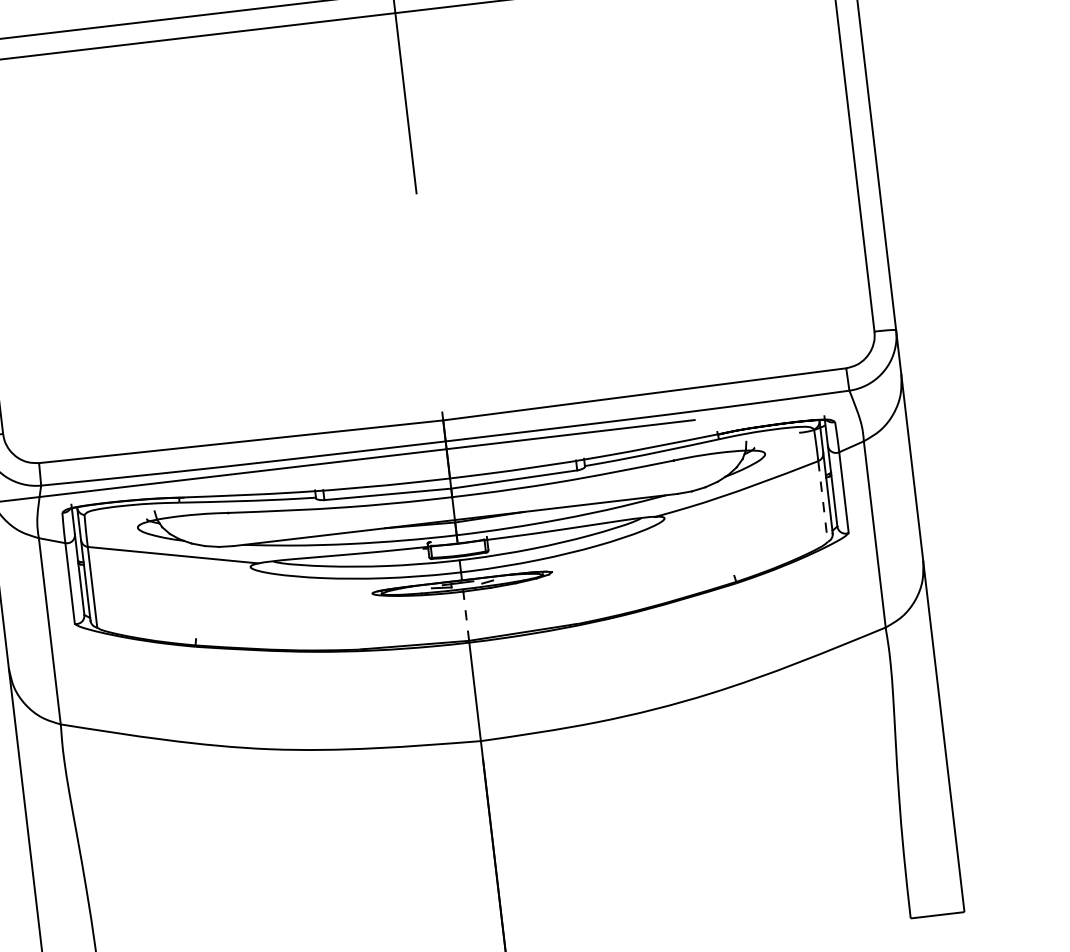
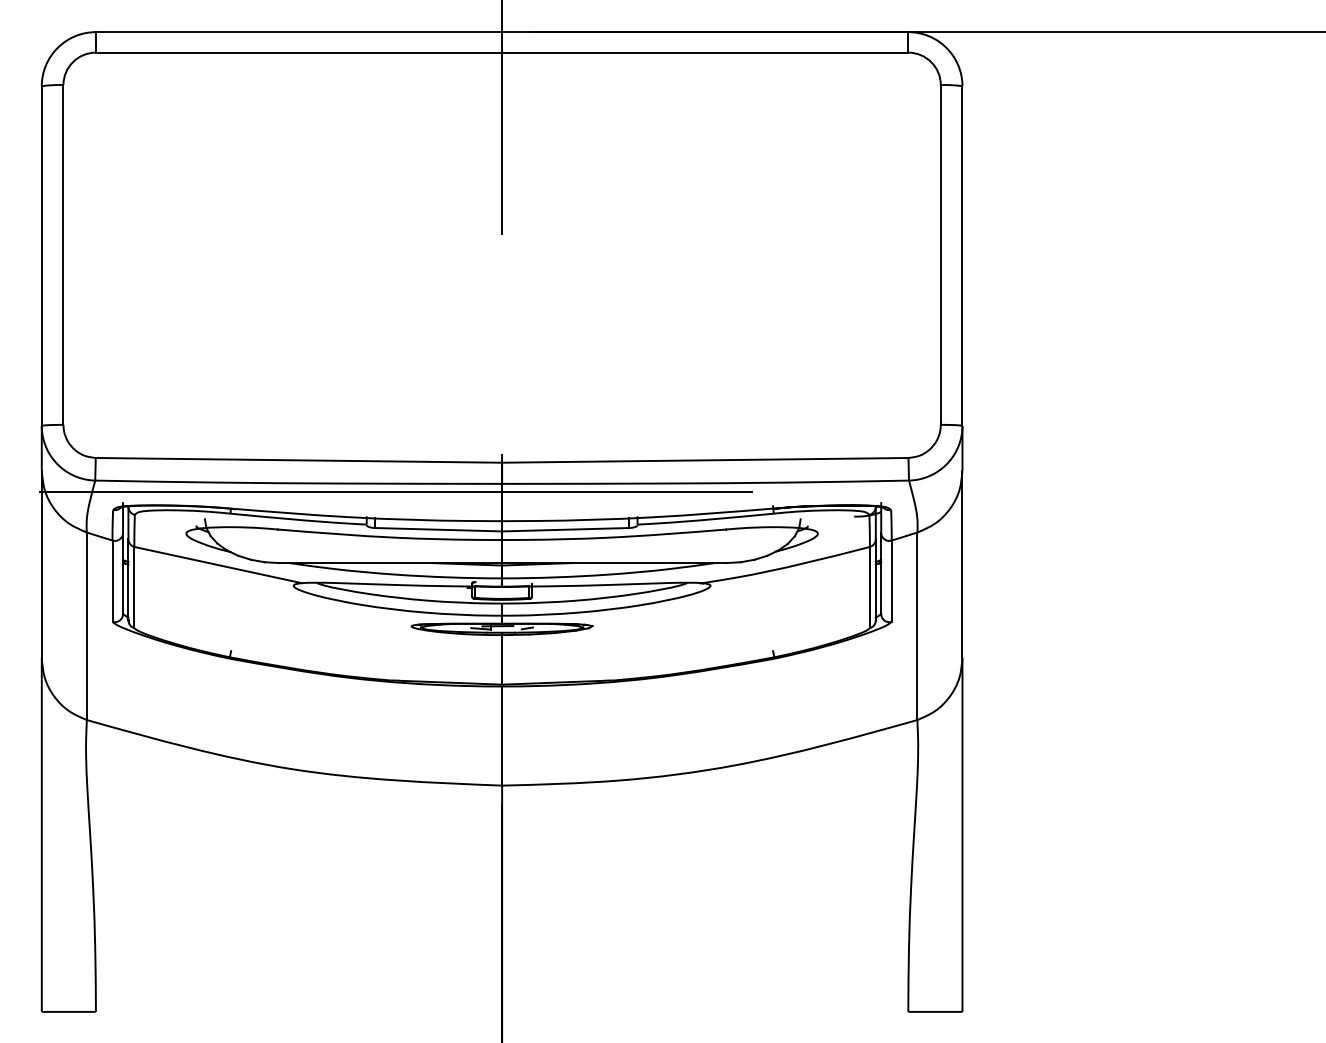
line: (822, 501) -> (869, 587), dashed -> solid
line: (466, 615) -> (502, 659), dashed -> solid

